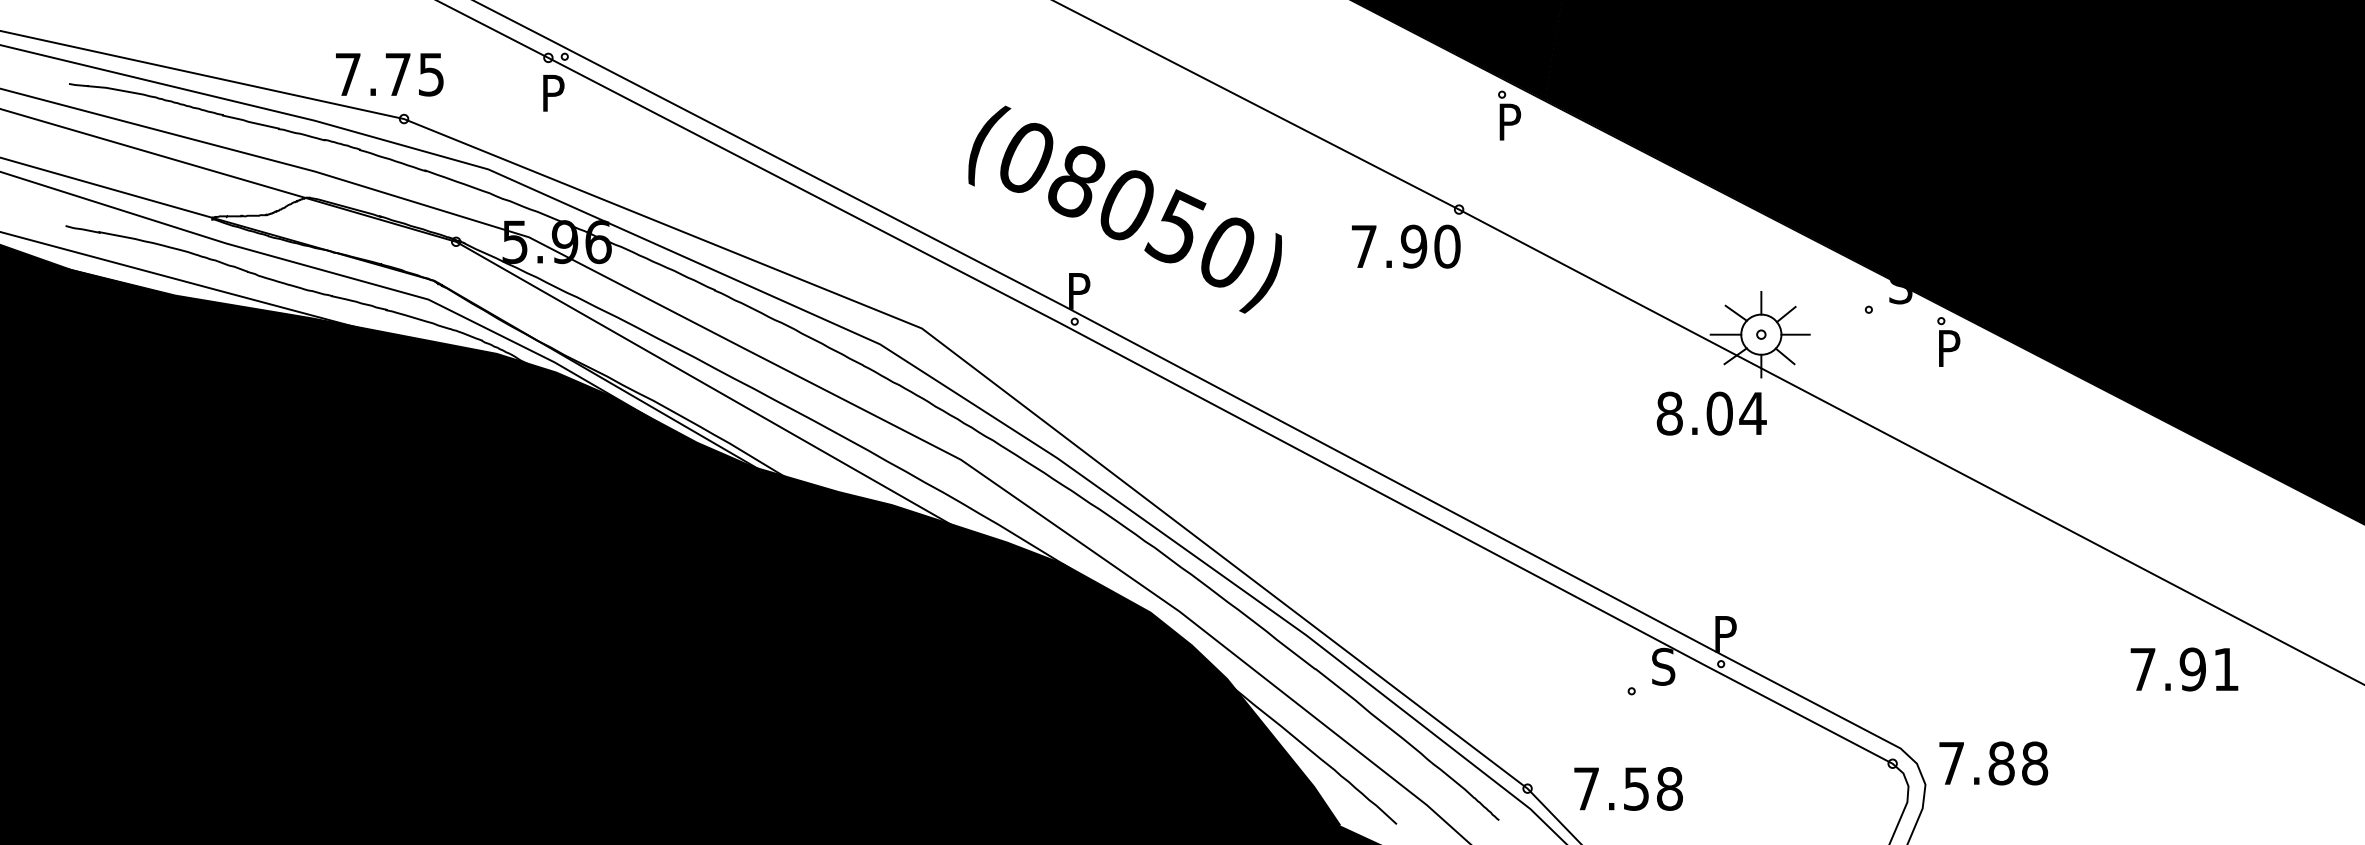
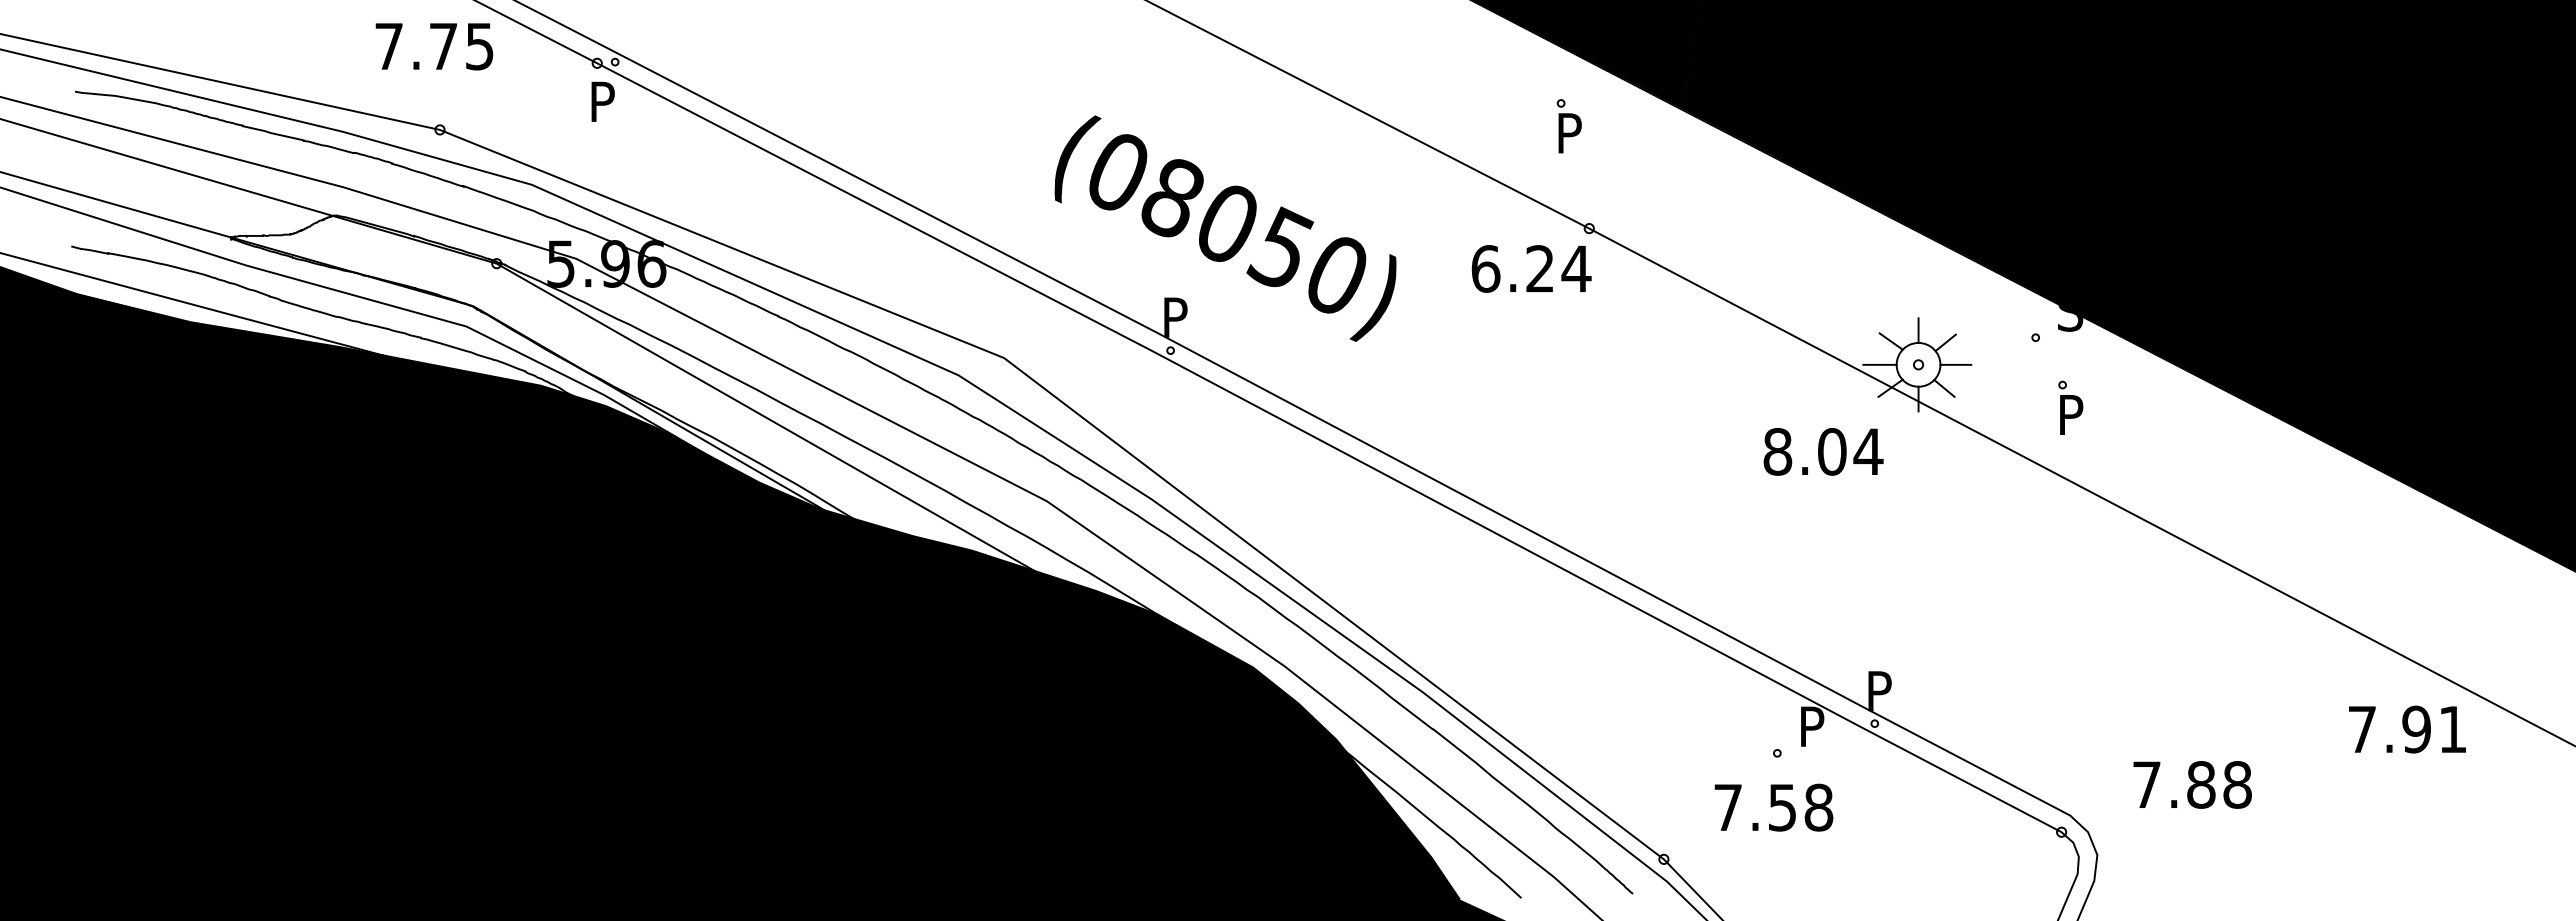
text: (389, 74) -> (434, 46), moved
part: (1508, 115) -> (1568, 126), moved
text: (1406, 246) -> (1531, 268), 7.90 -> 6.24
part: (1948, 341) -> (2070, 407), moved
text: (1711, 413) -> (1823, 451), moved
text: (1663, 666) -> (1811, 726), S -> P
text: (2184, 669) -> (2407, 729), moved
text: (1993, 763) -> (2192, 784), moved
text: (1628, 788) -> (1773, 807), moved

